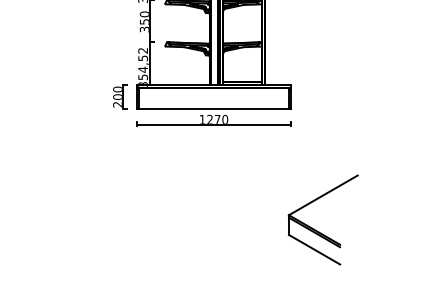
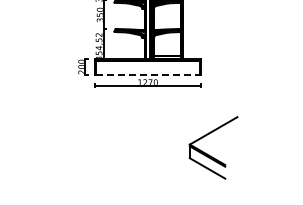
line: (214, 109) -> (148, 75), solid -> dashed
part: (317, 229) -> (209, 154), moved

